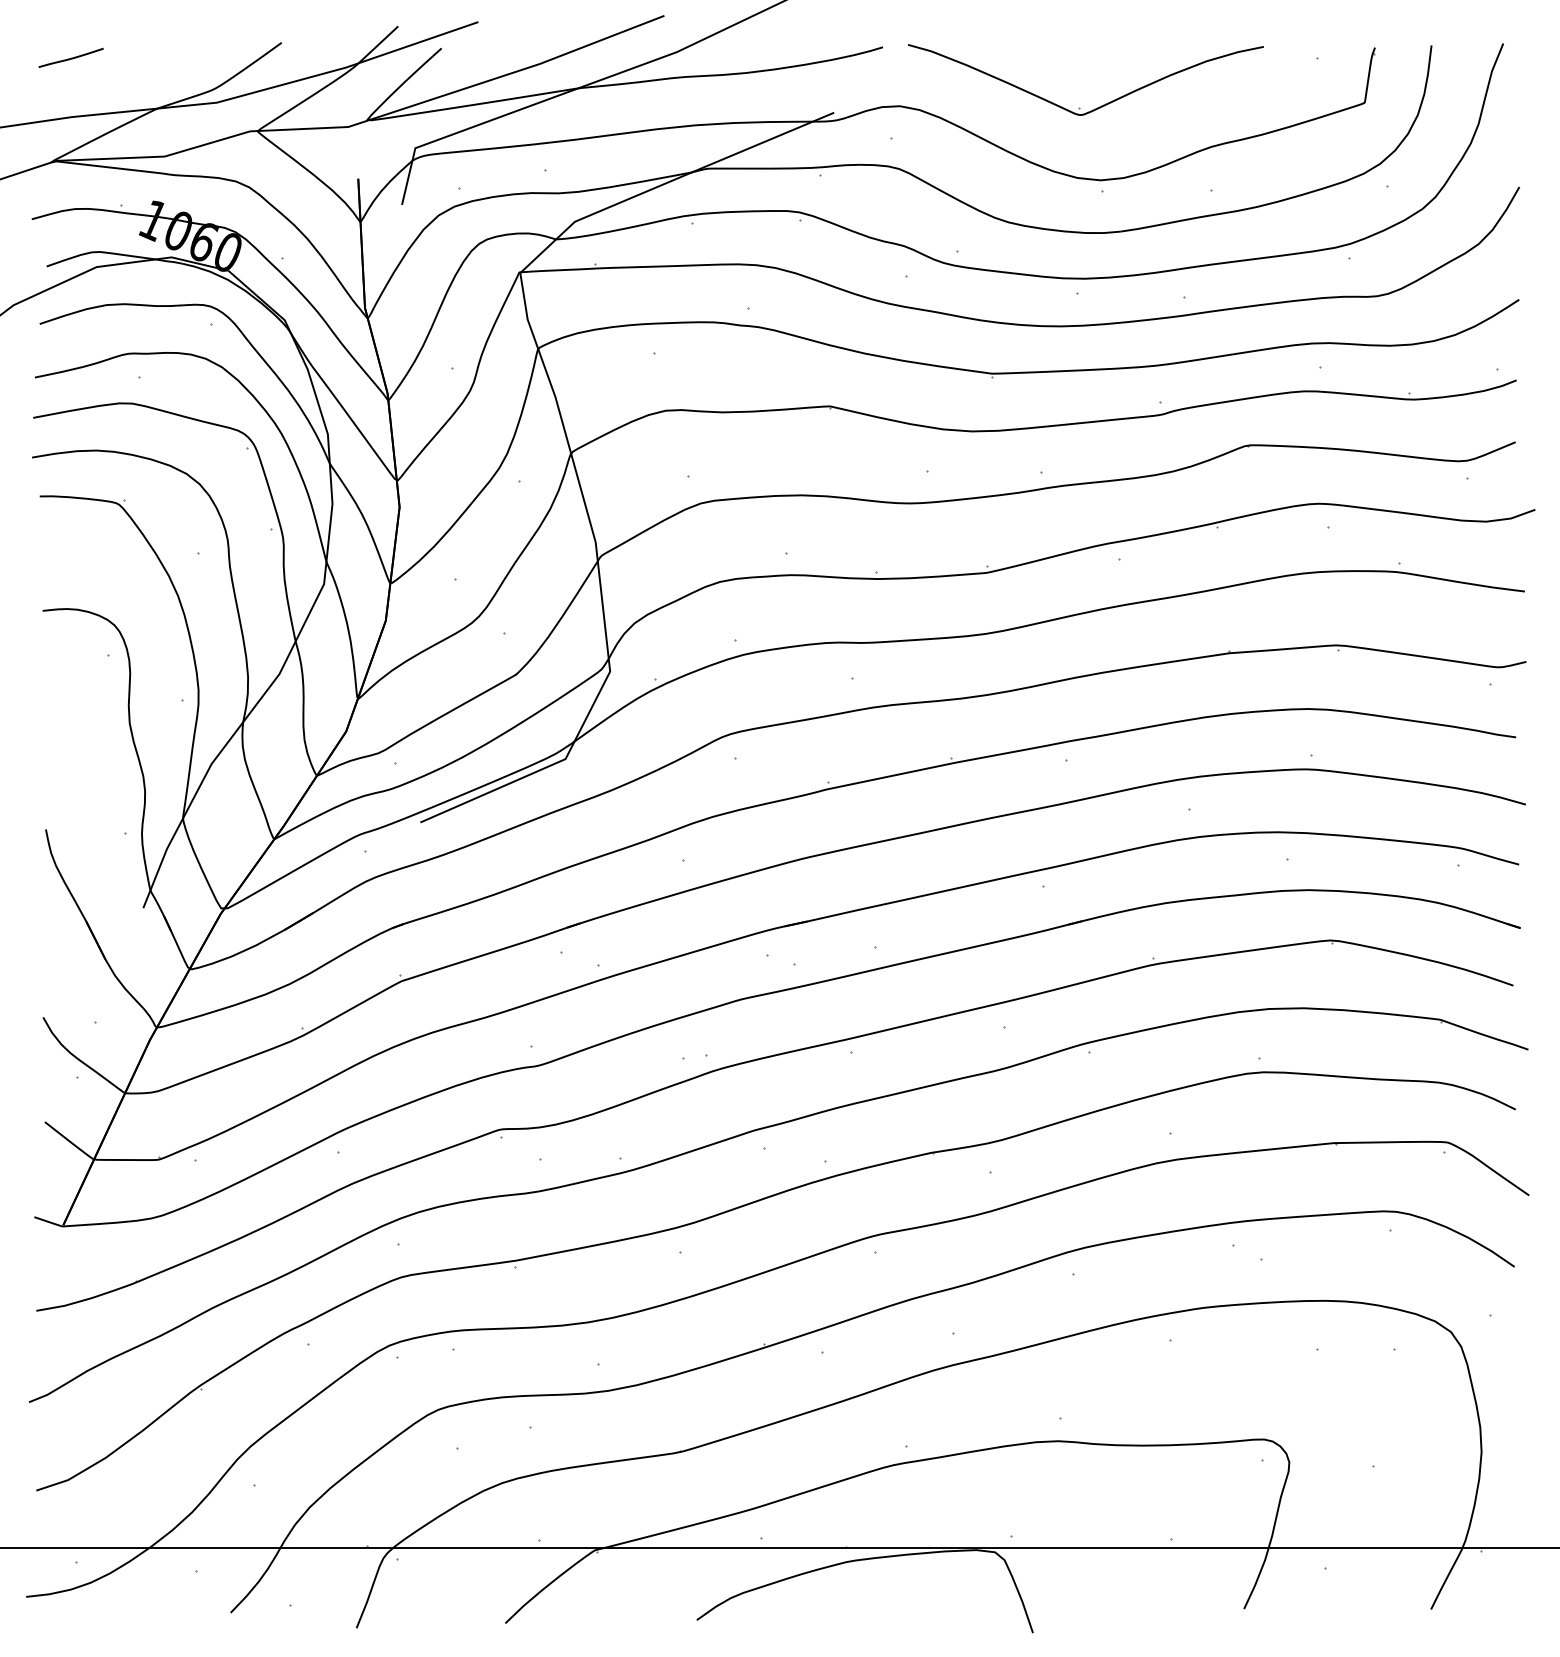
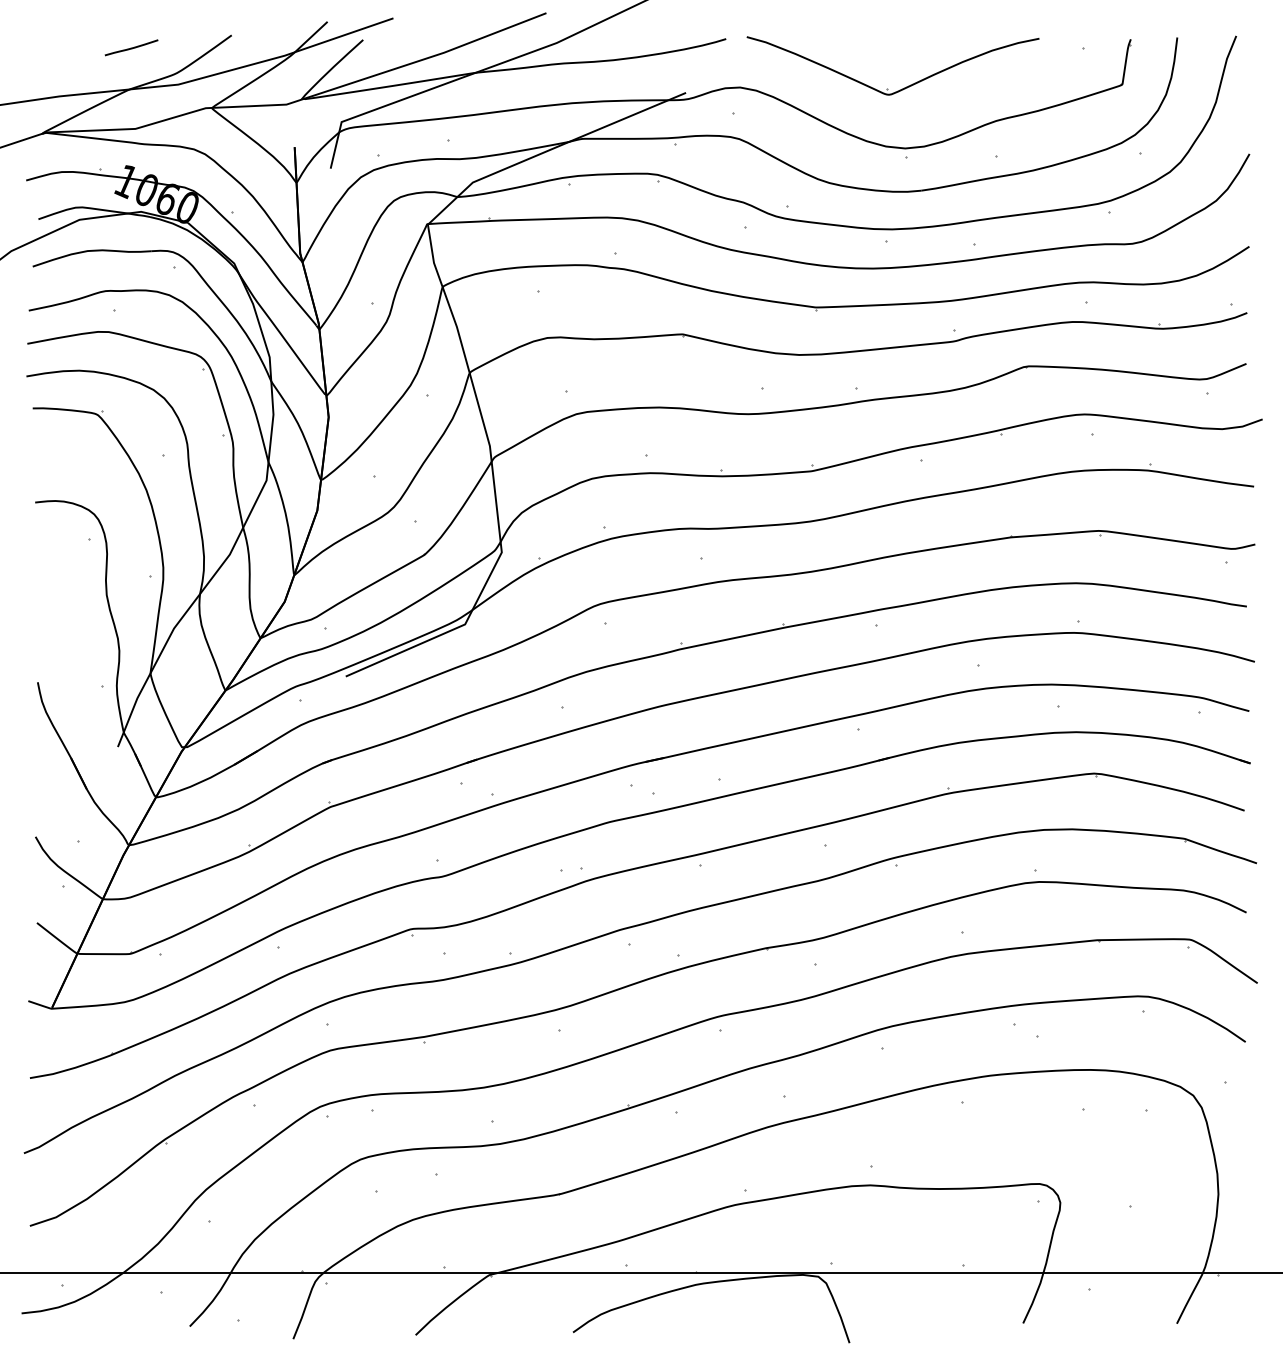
line: (71, 57) -> (131, 47), moved

